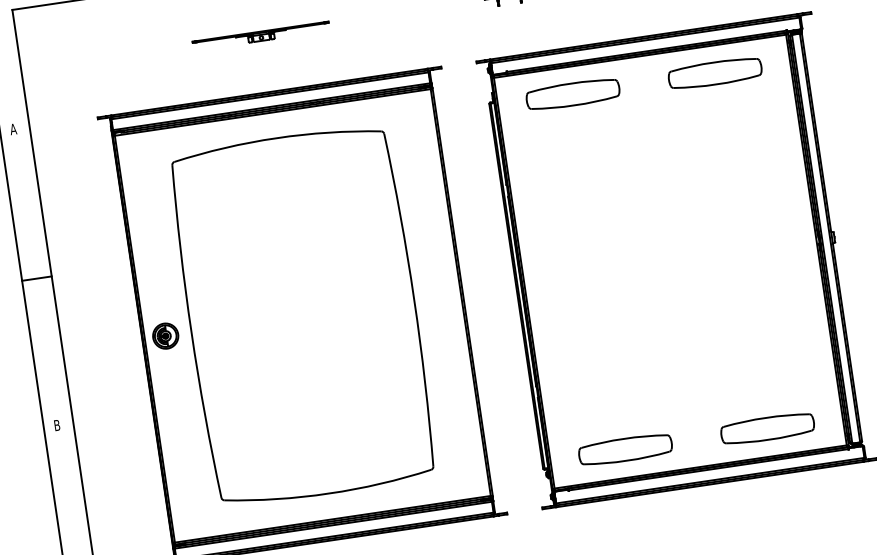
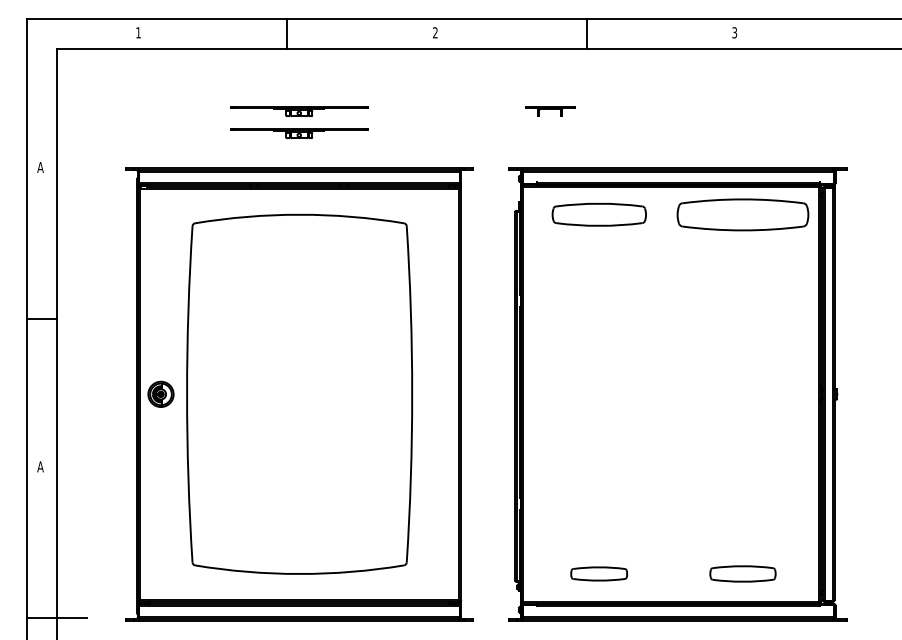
part: (264, 57) -> (299, 133), added
part: (714, 73) -> (742, 214), size x1.4
text: (57, 425) -> (40, 466), B -> A
part: (767, 428) -> (742, 573), size x0.7
part: (624, 449) -> (598, 573), size x0.6

